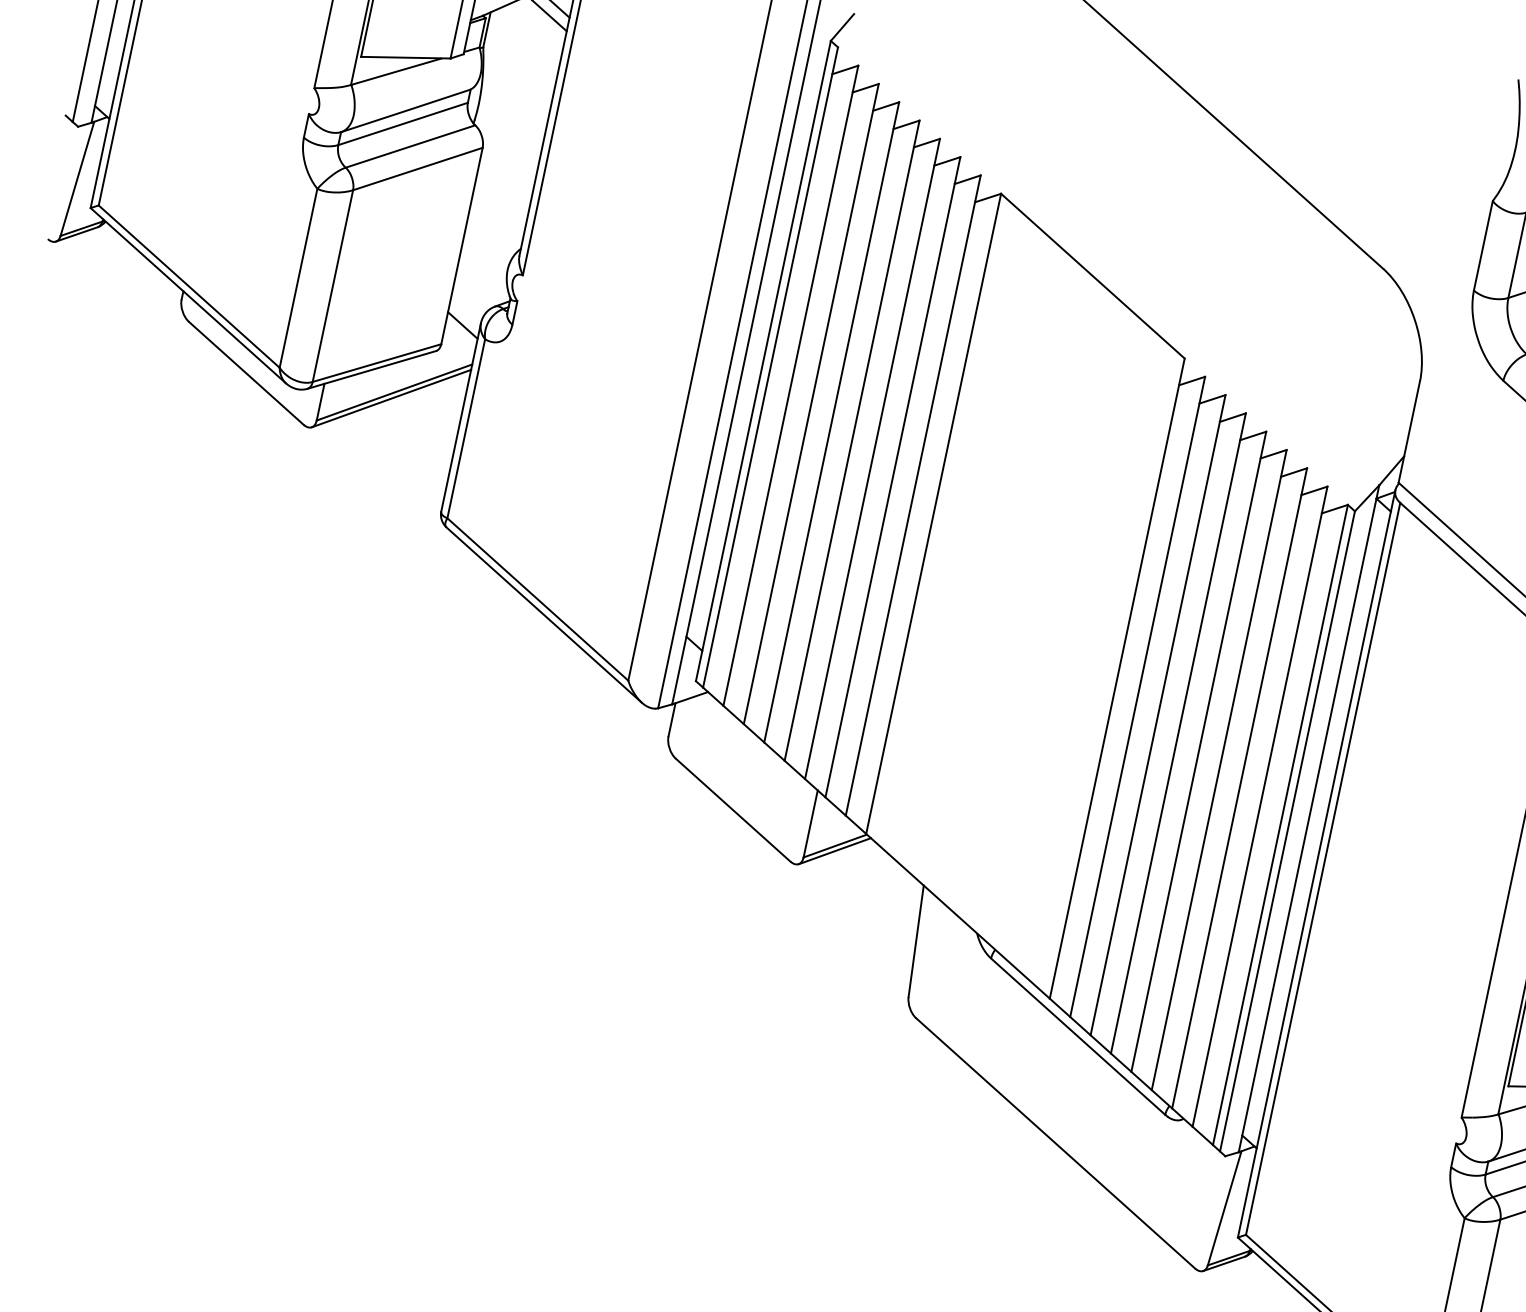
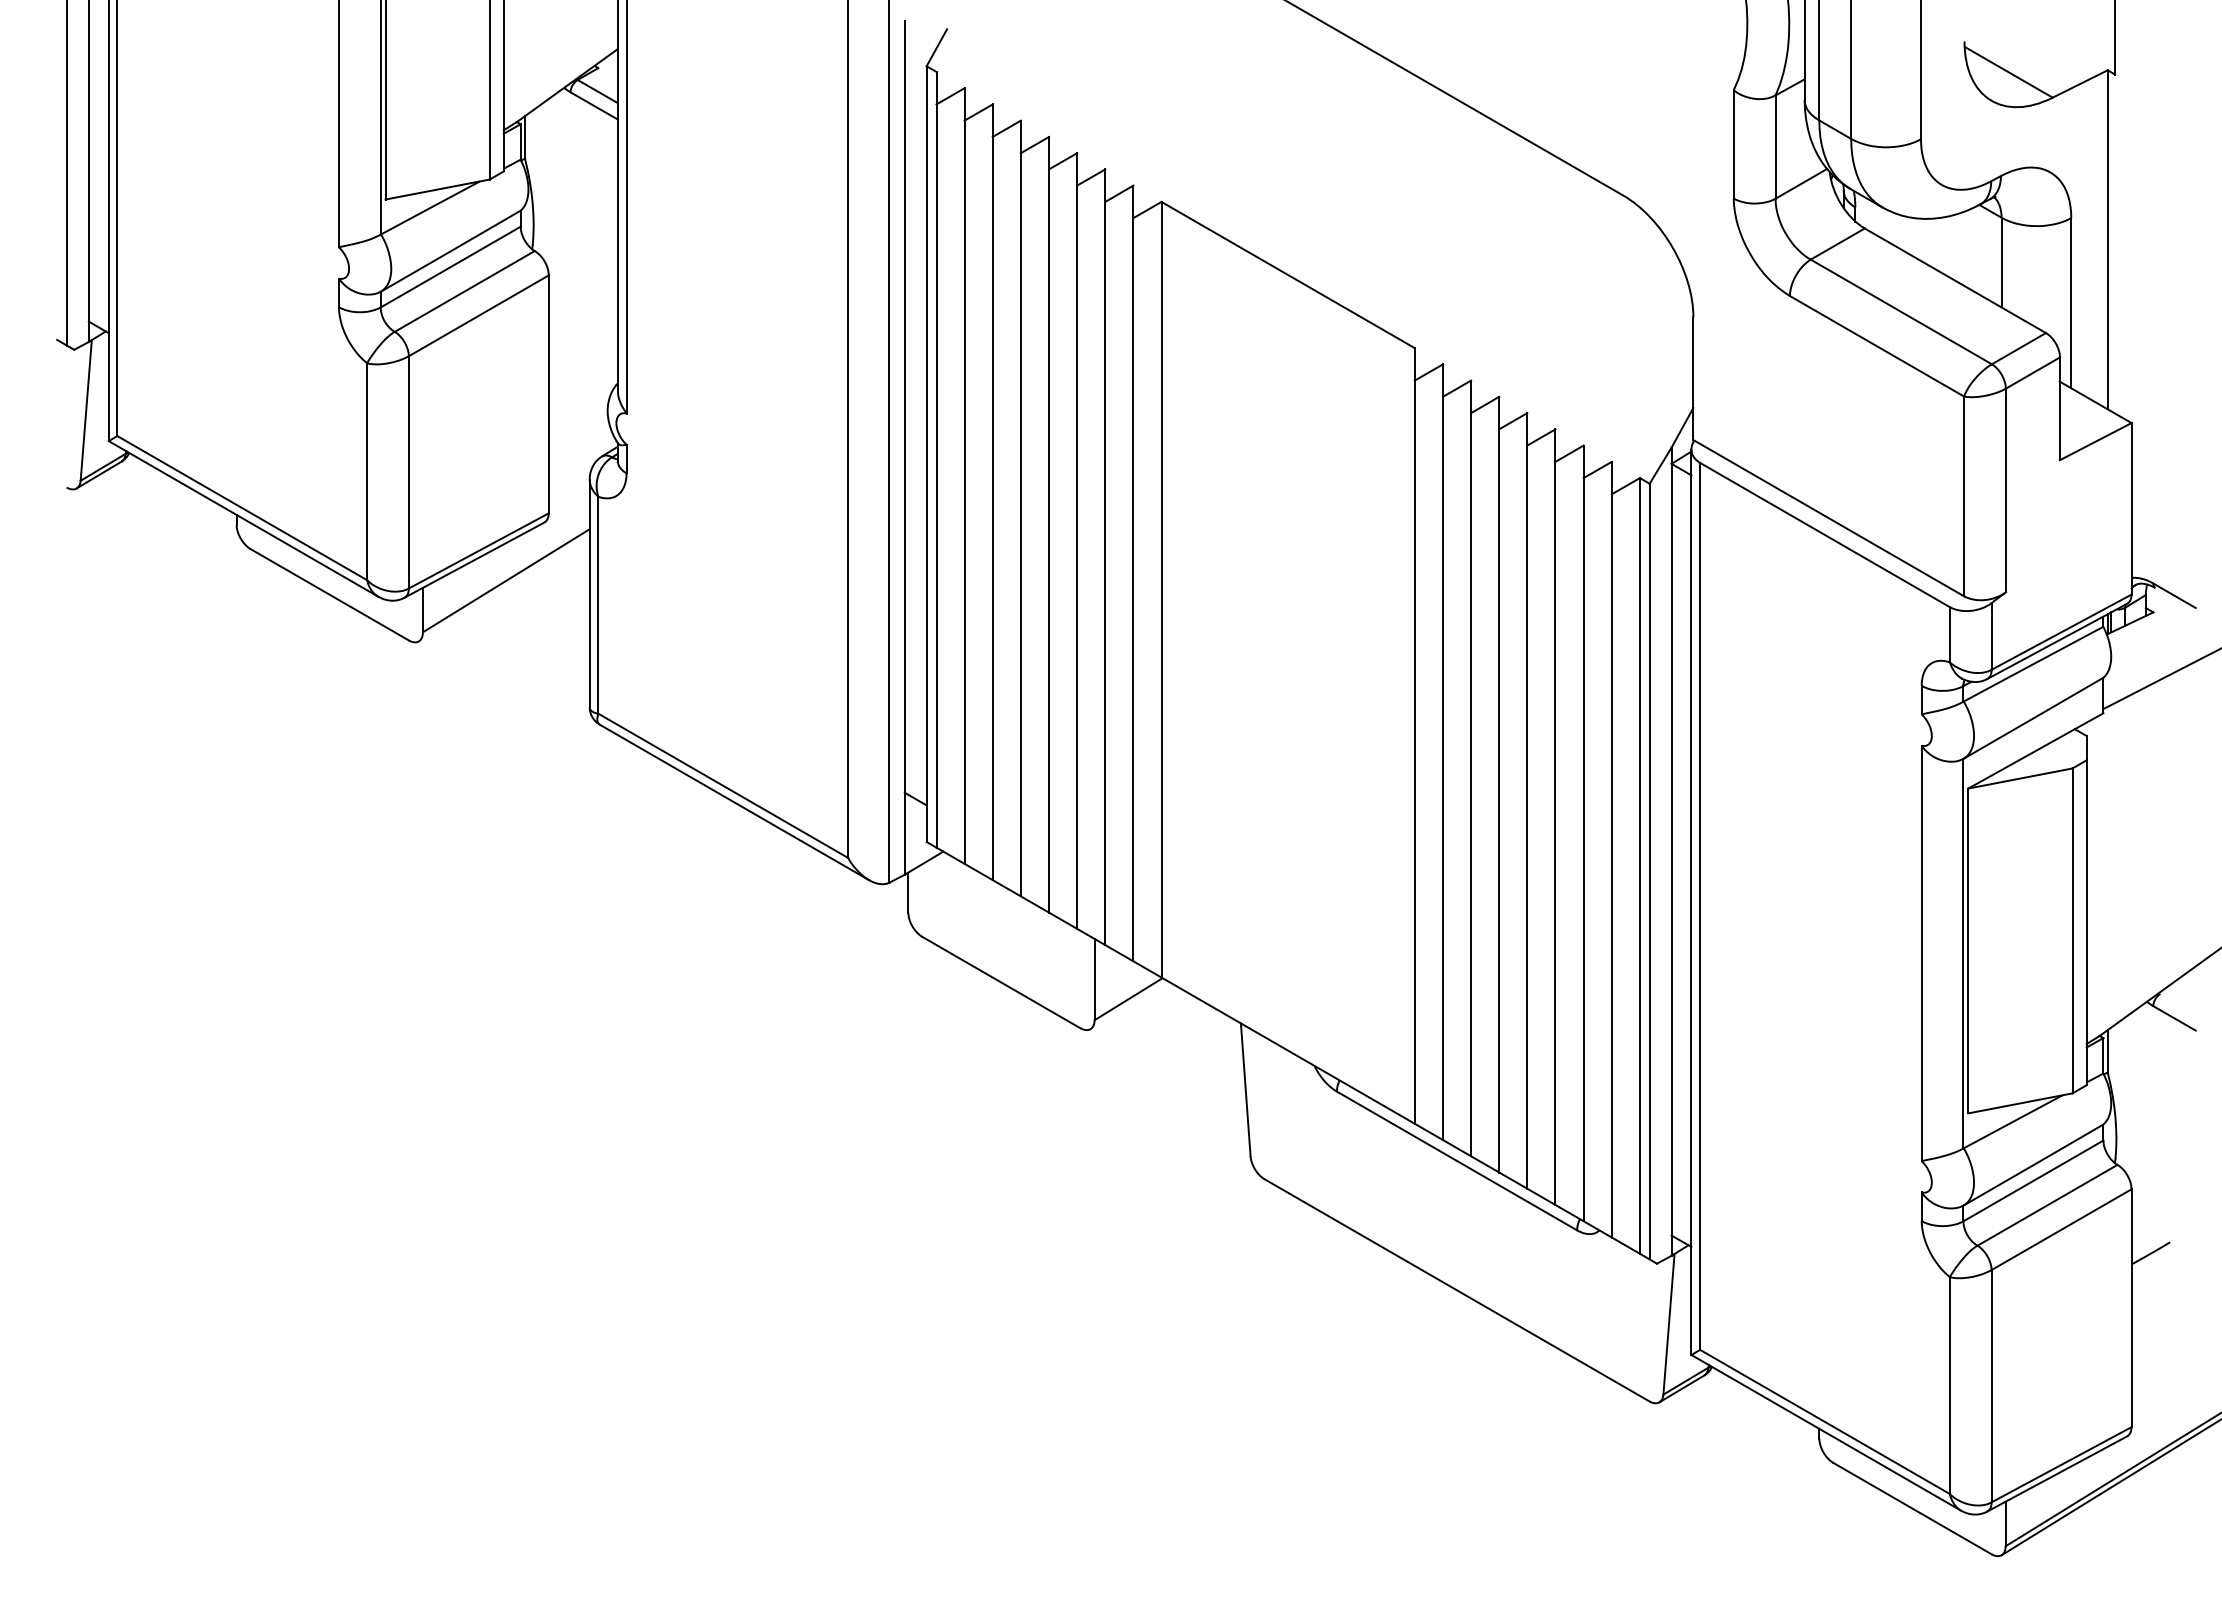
line: (462, 325) -> (568, 486), removed
line: (391, 398) -> (504, 588), removed
line: (834, 851) -> (1129, 1005), removed

